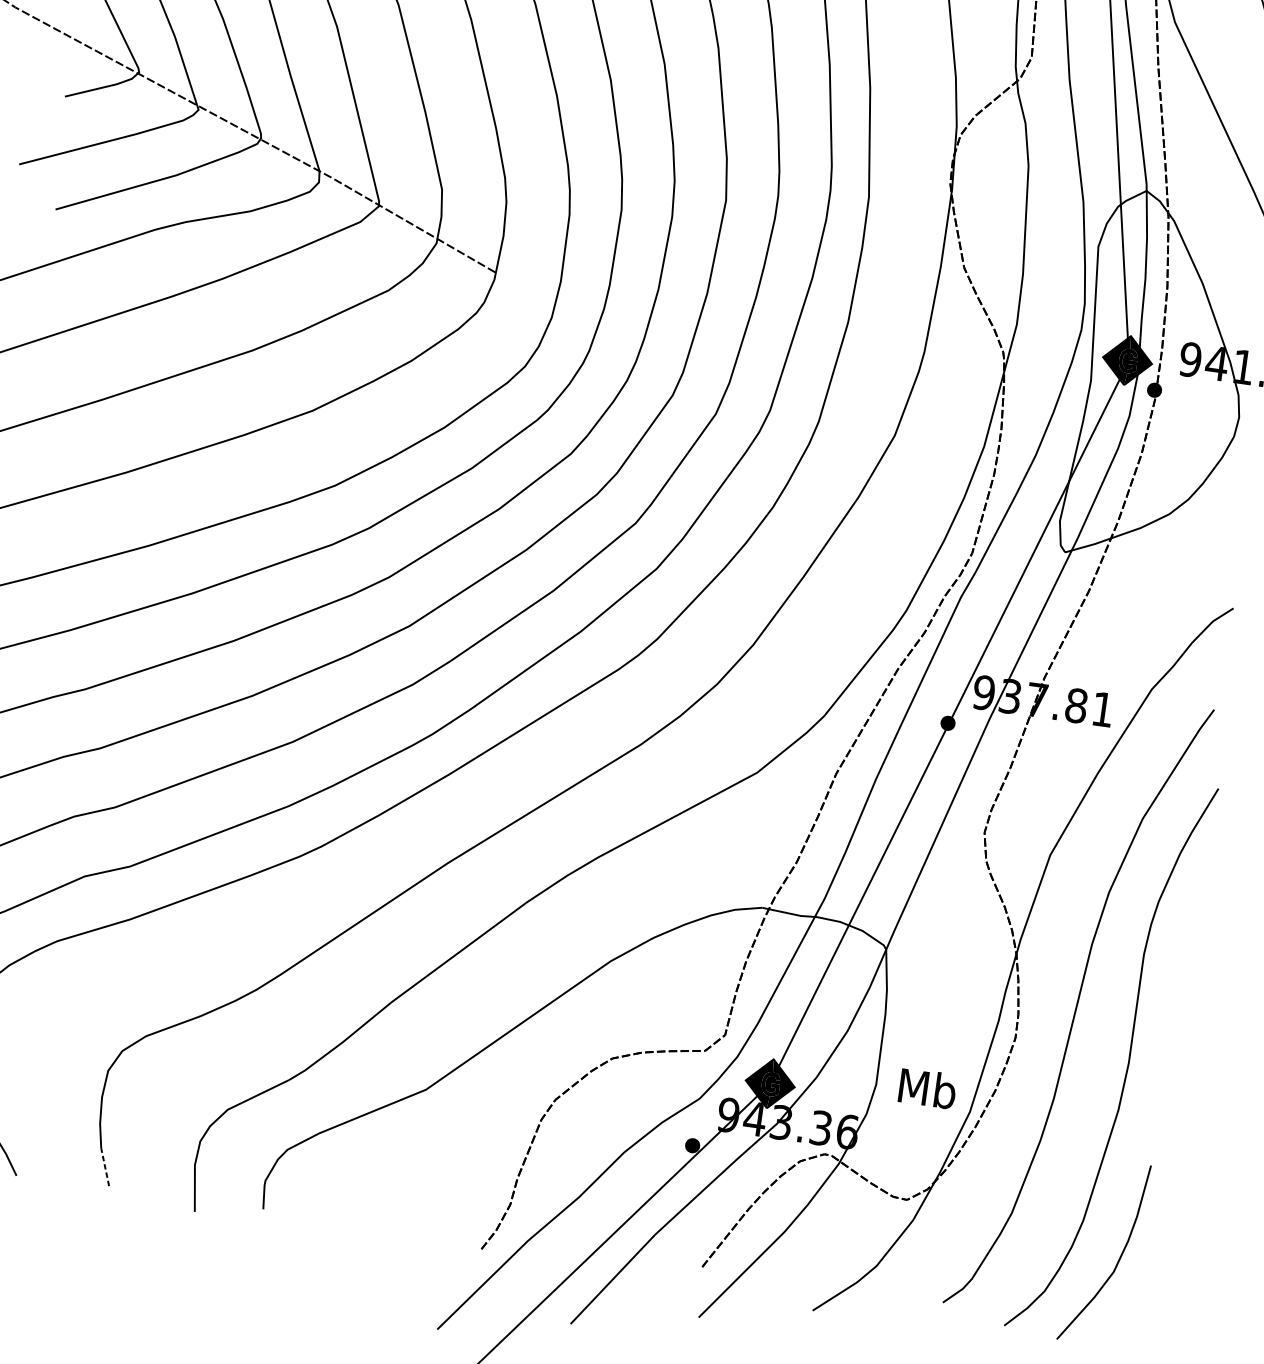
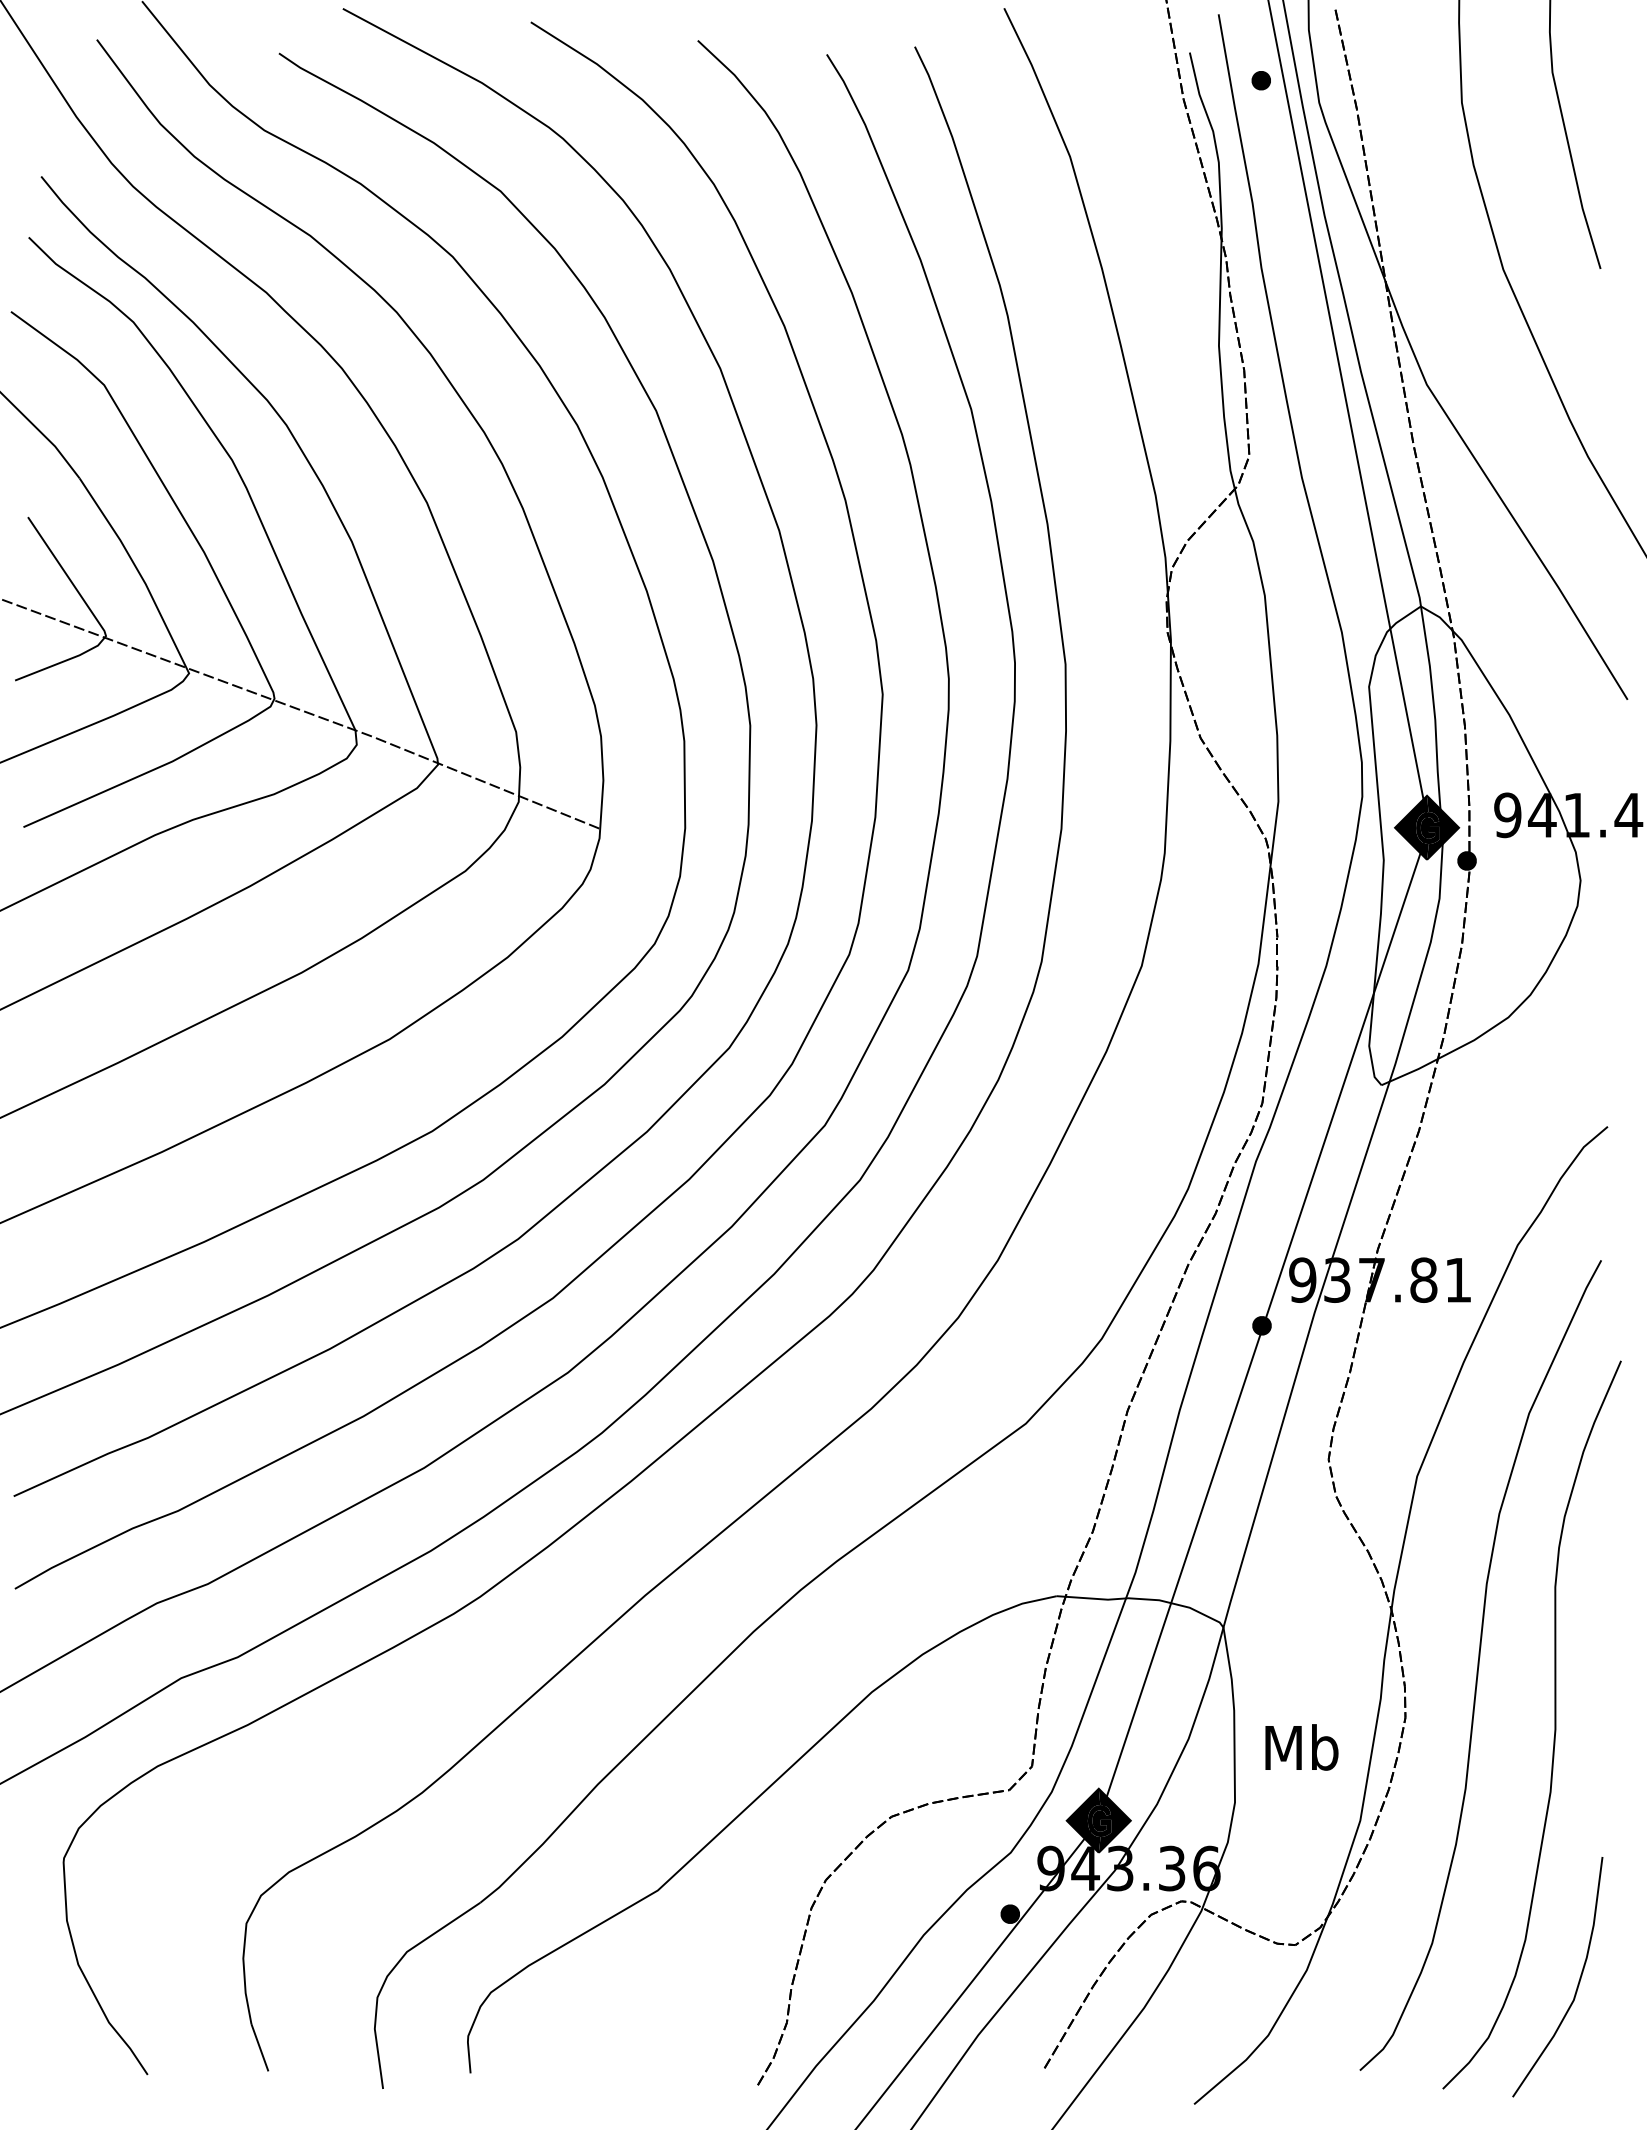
text: (927, 1088) -> (1301, 1747), moved
line: (104, 1166) -> (259, 2047), dashed -> solid

